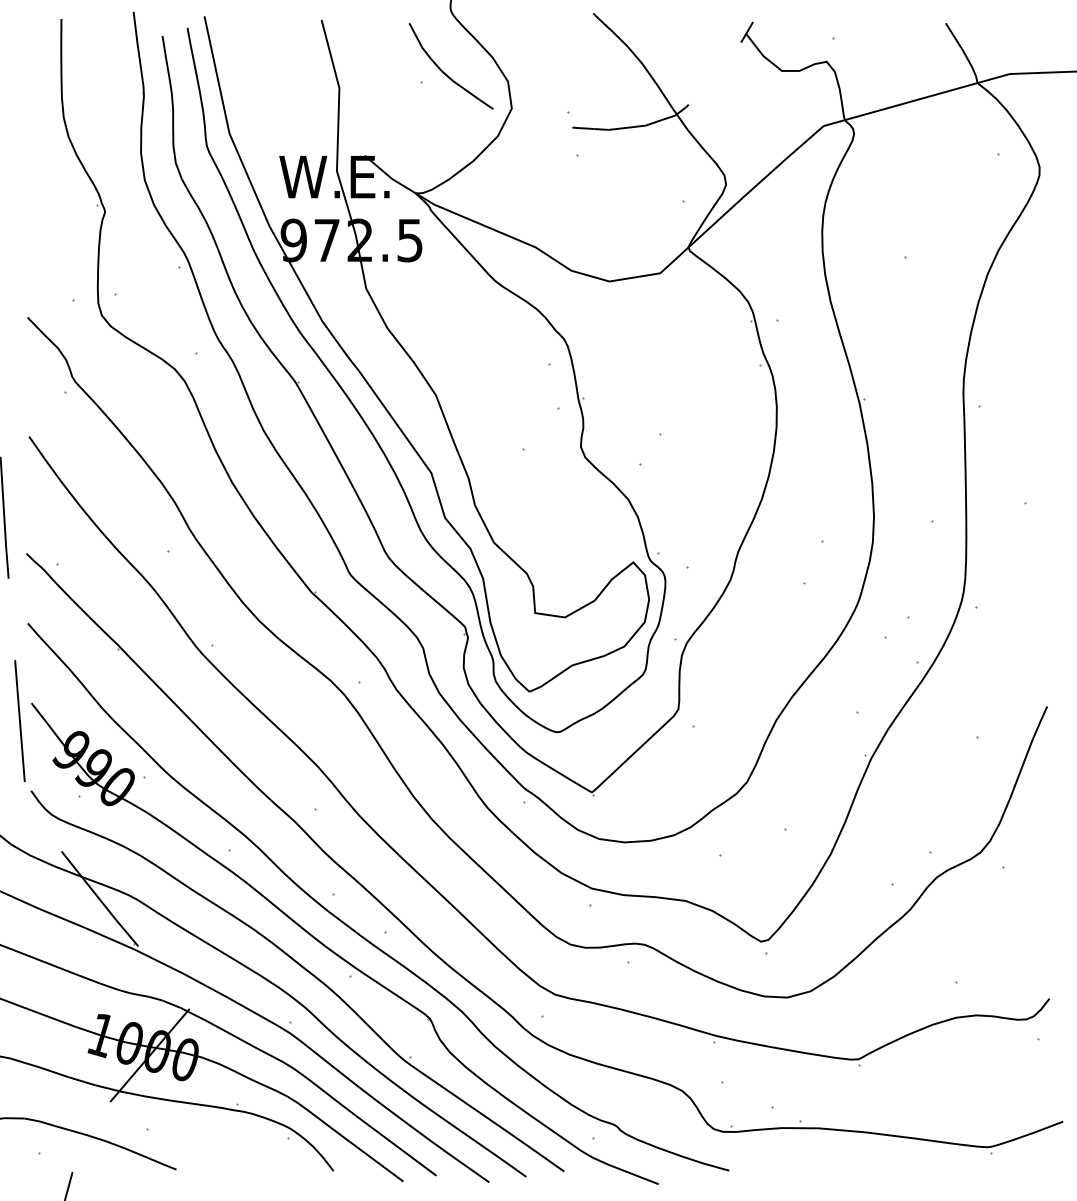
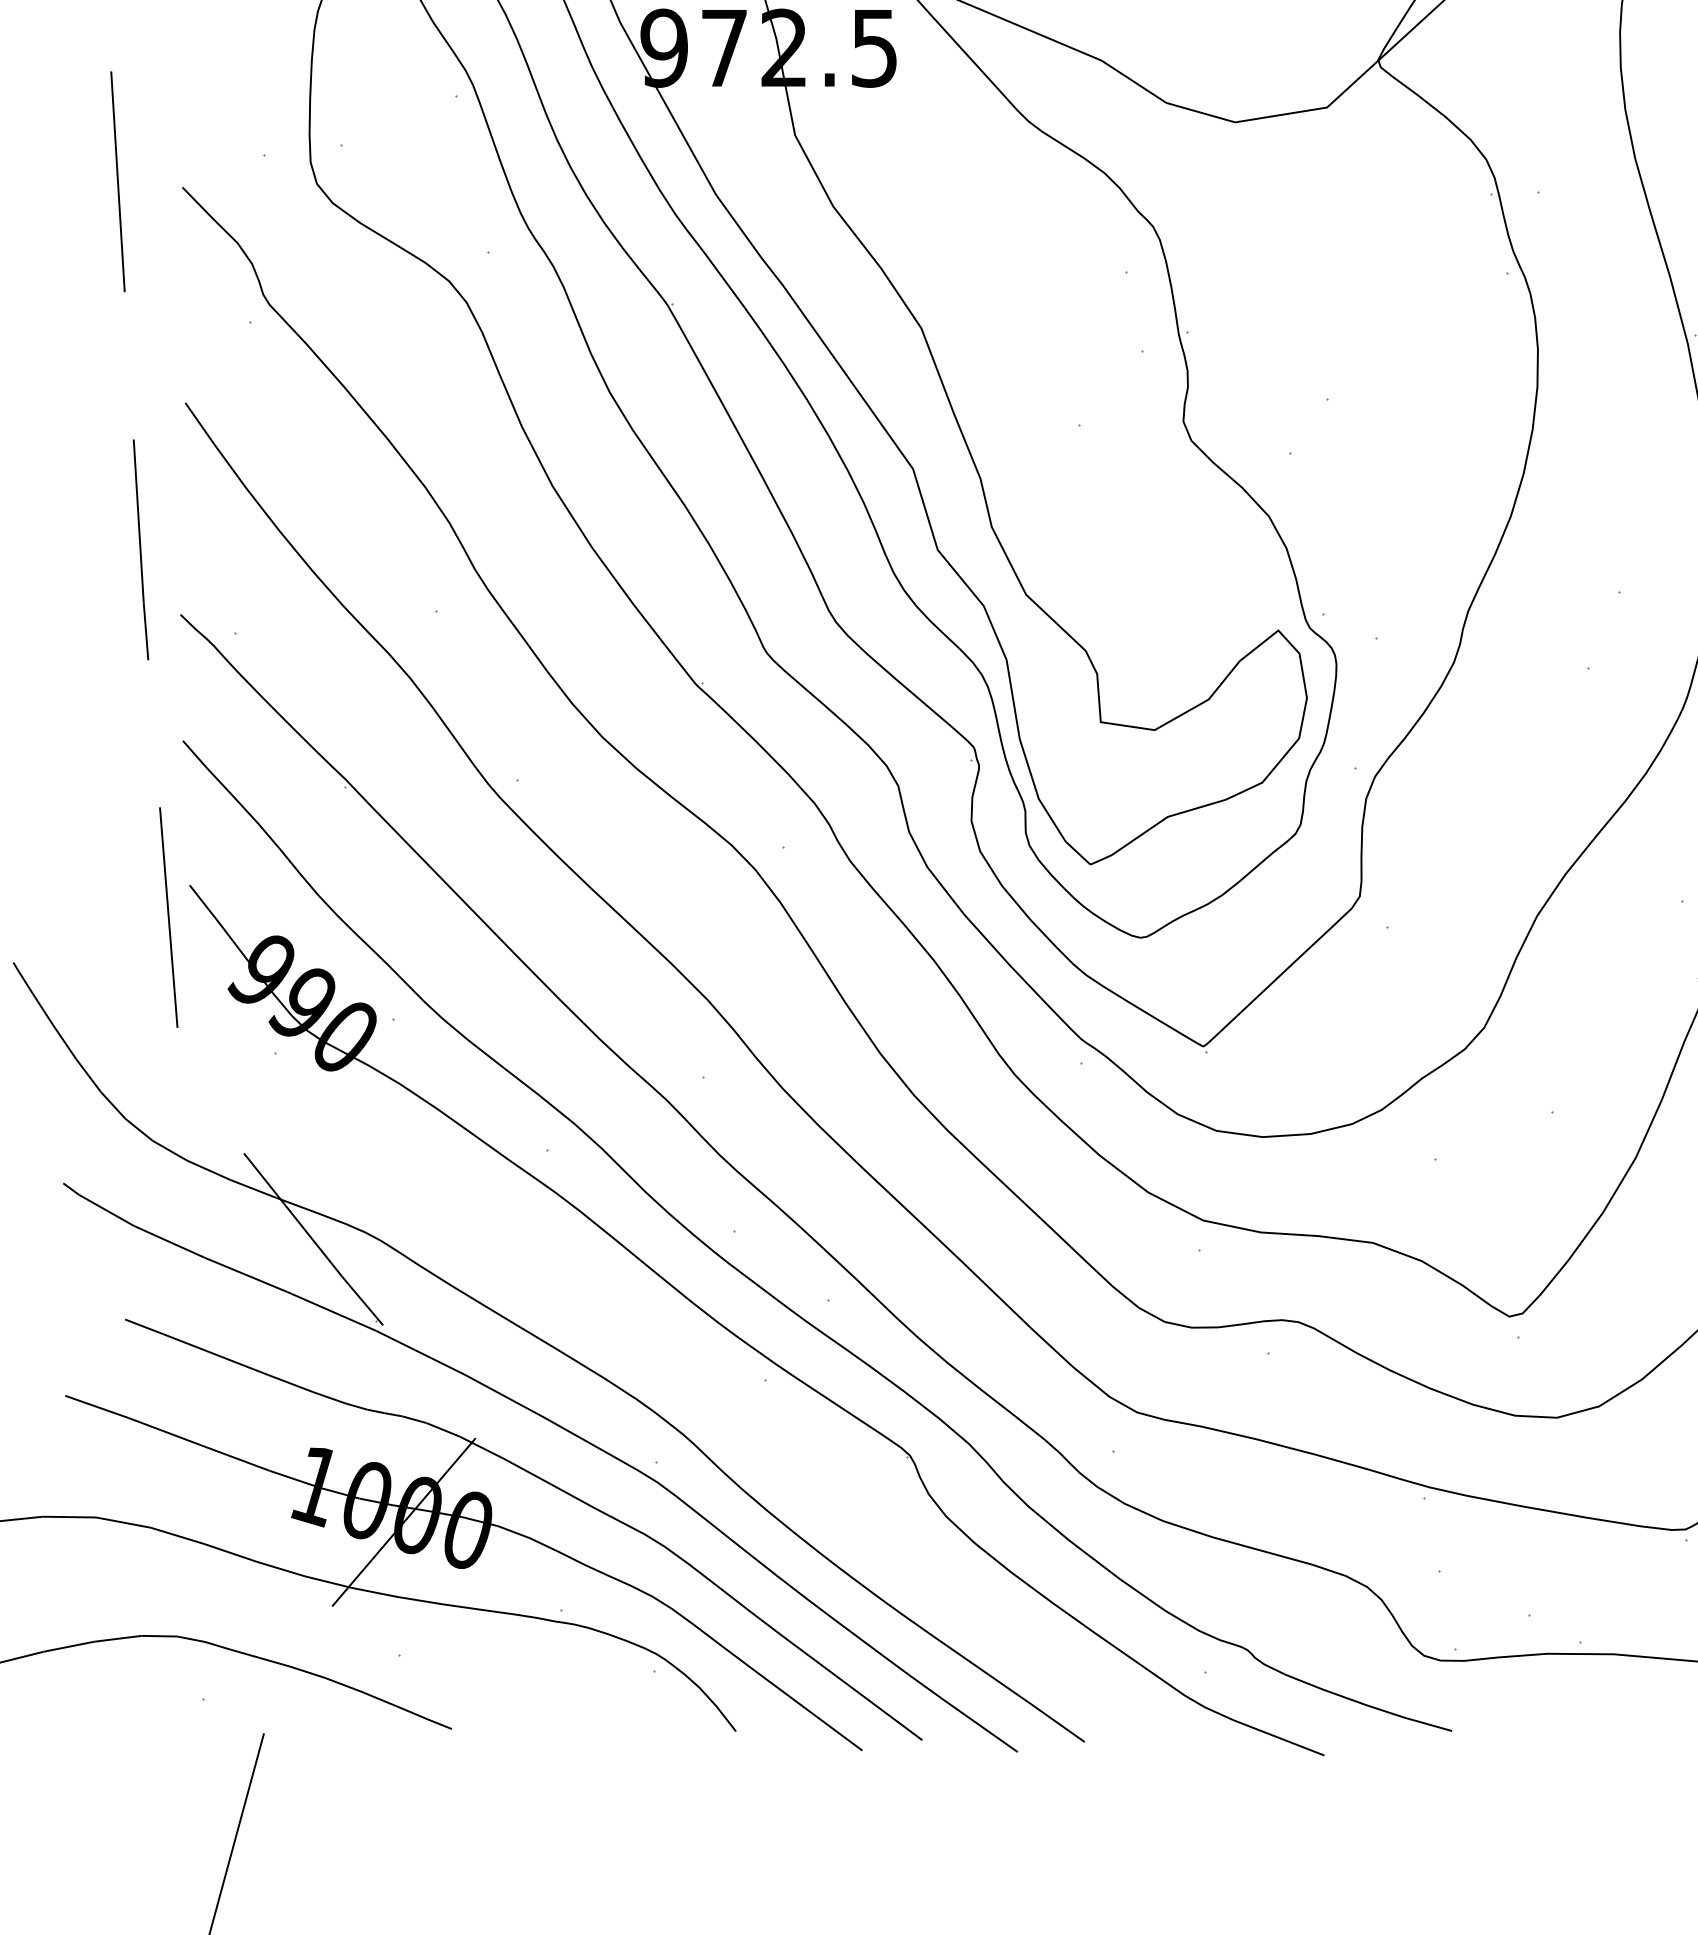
part: (306, 971) -> (687, 1370), removed

